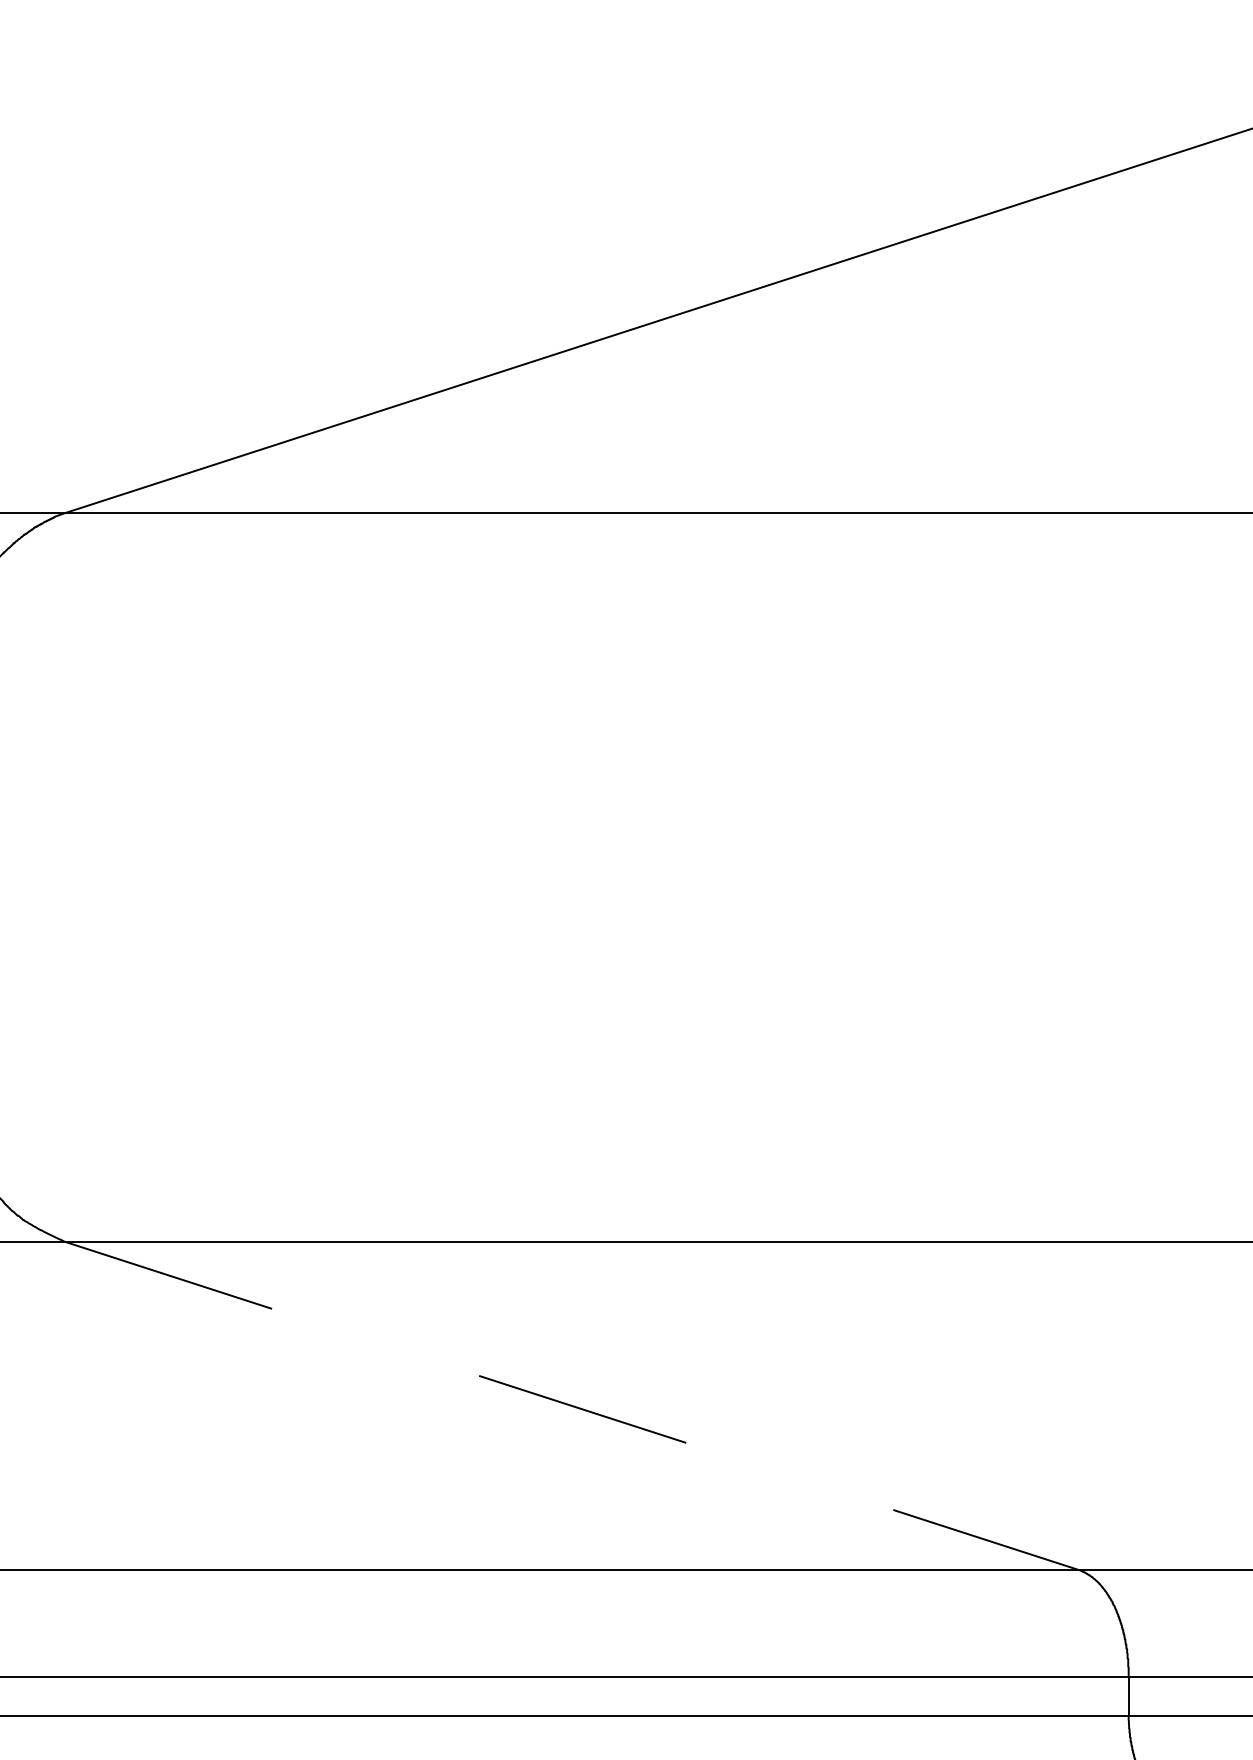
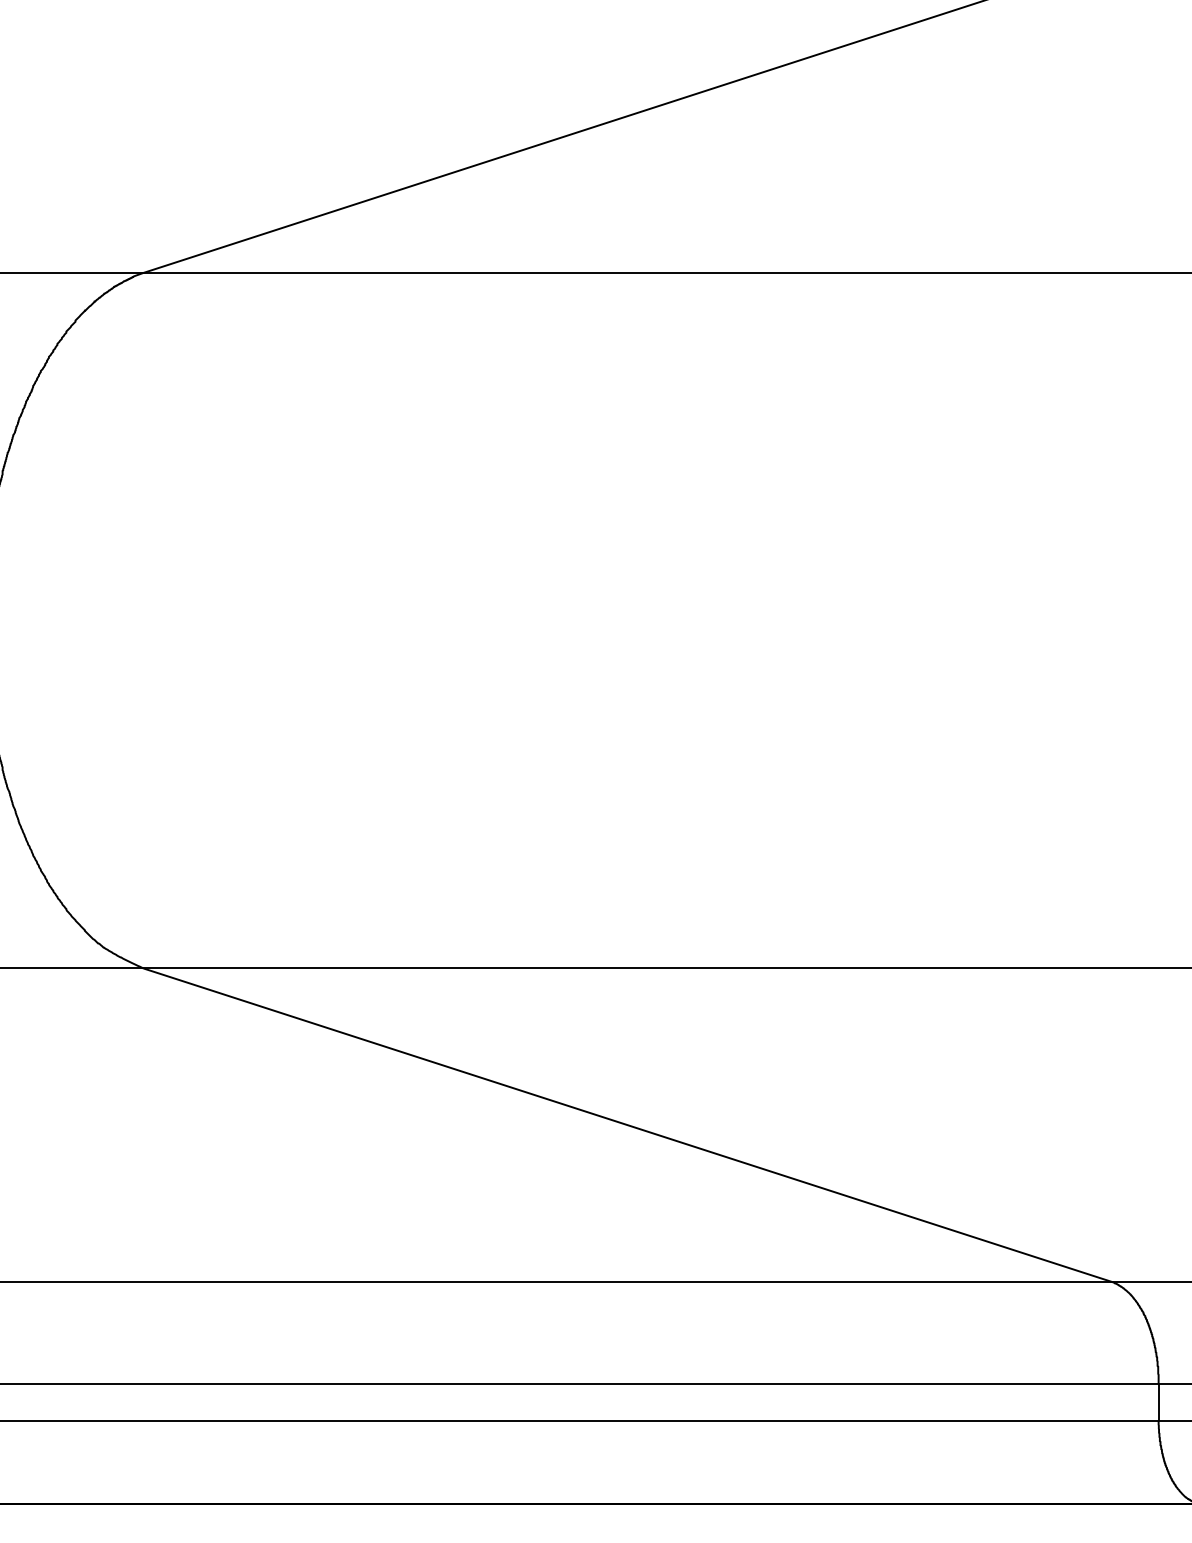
line: (572, 1406) -> (627, 1125), dashed -> solid

